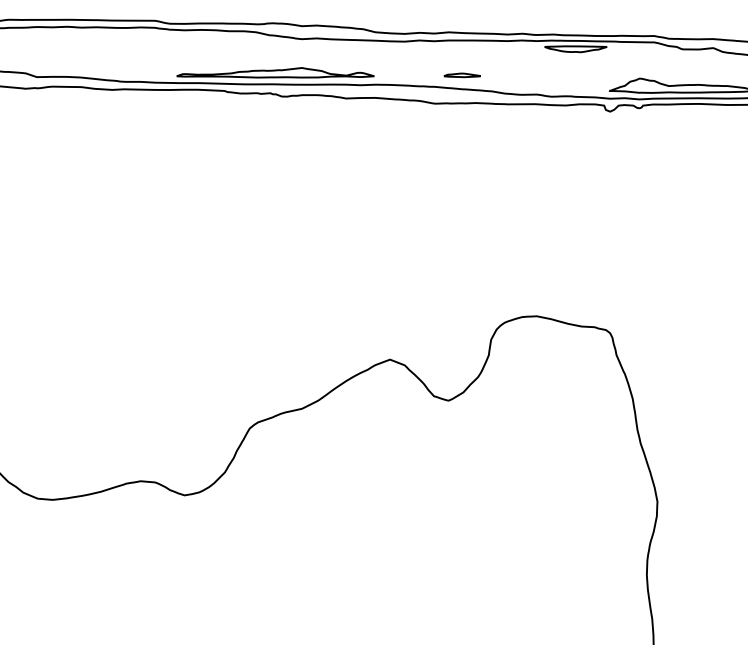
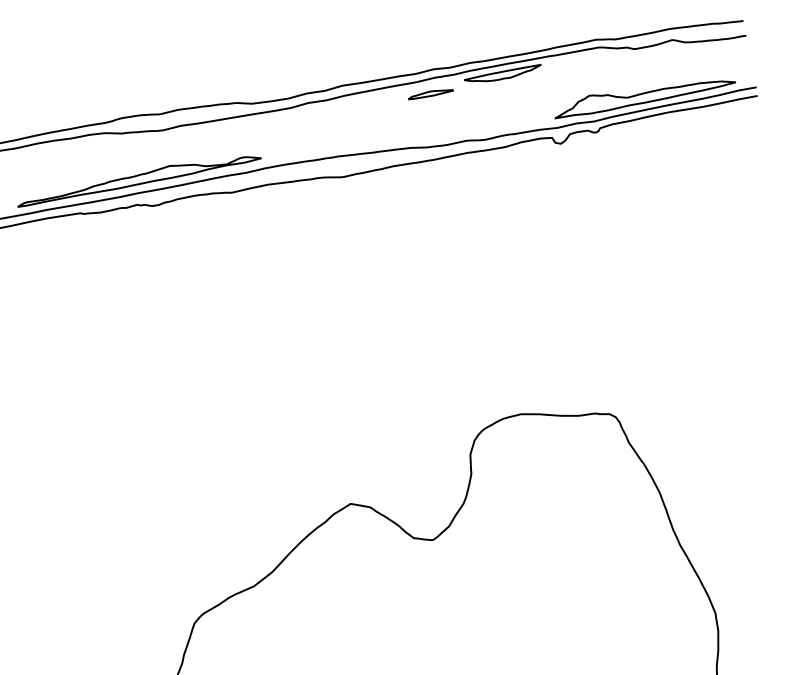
part: (461, 75) -> (429, 94), moved

